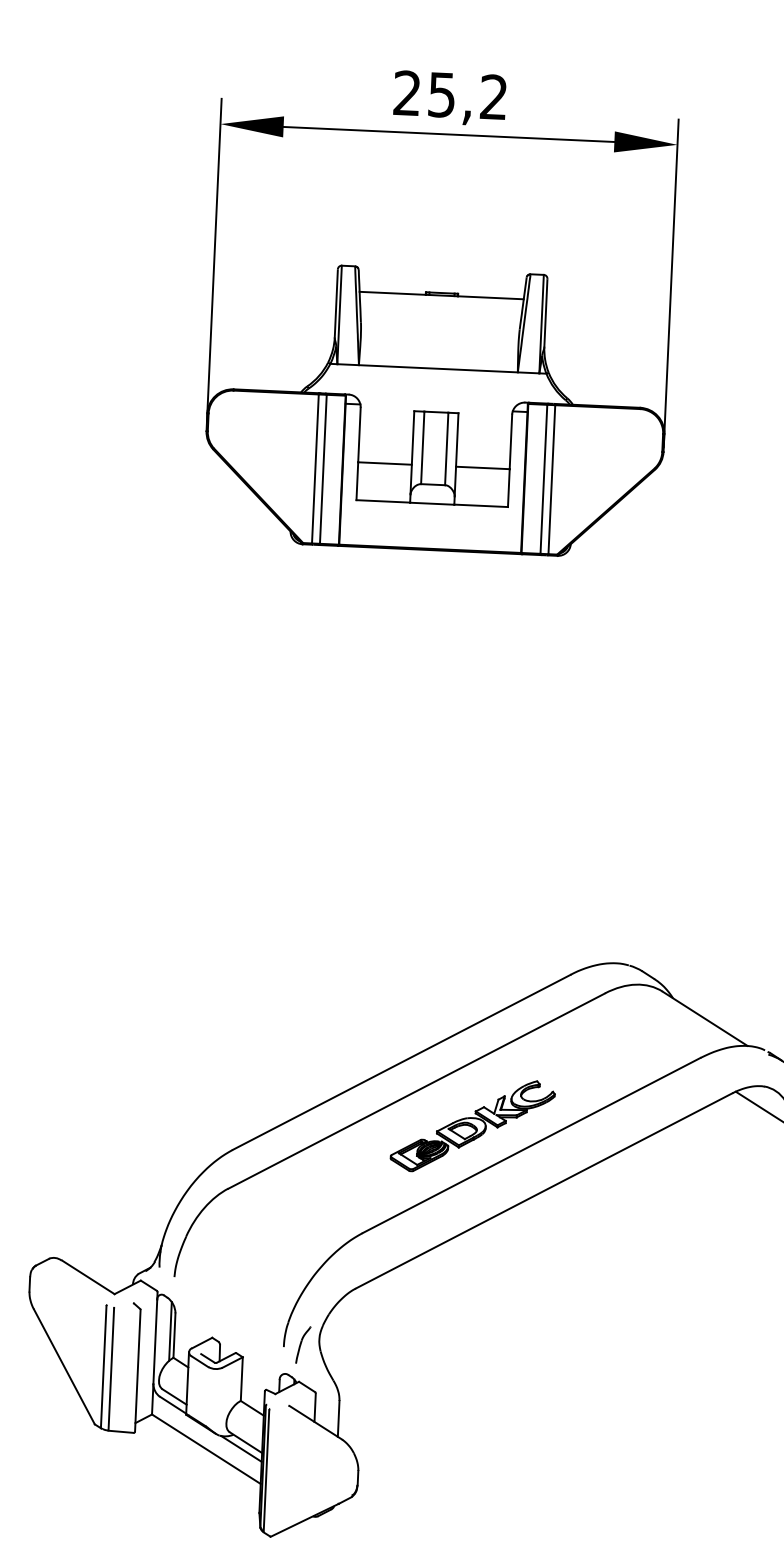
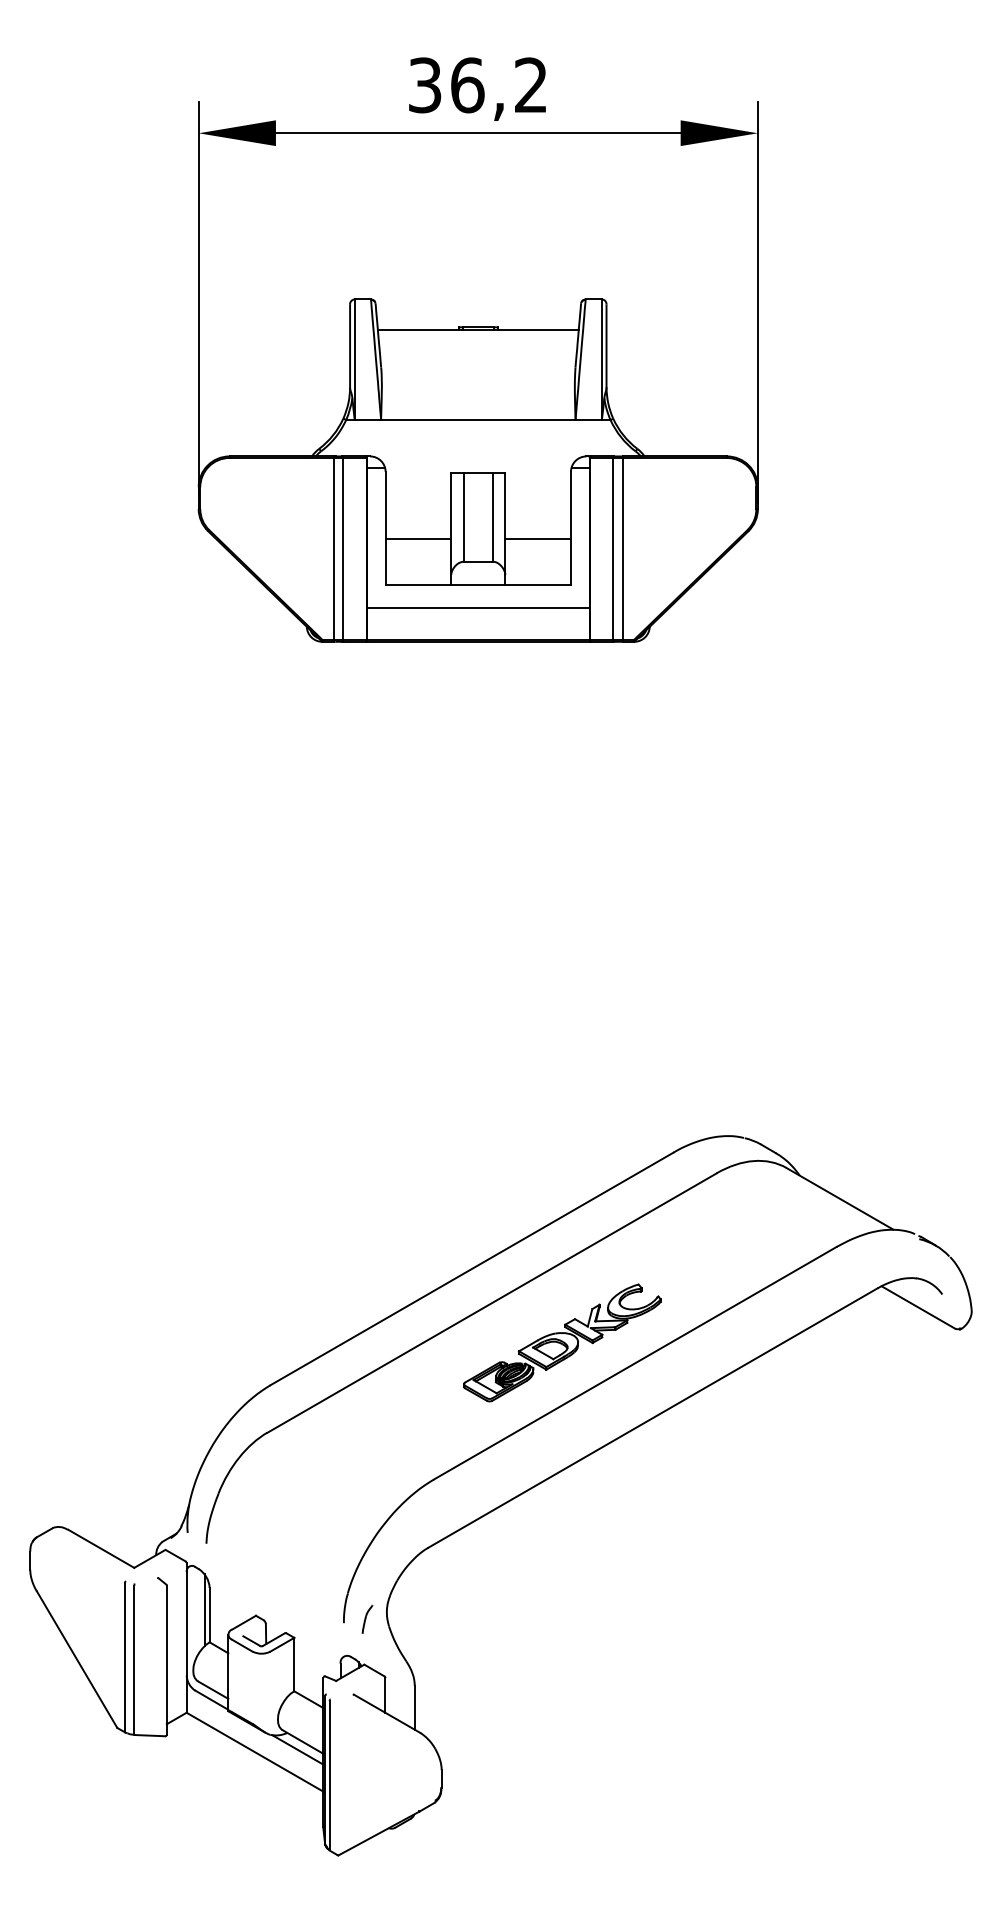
text: (424, 94) -> (446, 85), 25,2 -> 36,2
line: (431, 522) -> (478, 607), added
part: (303, 1344) -> (367, 1618), size x0.62

